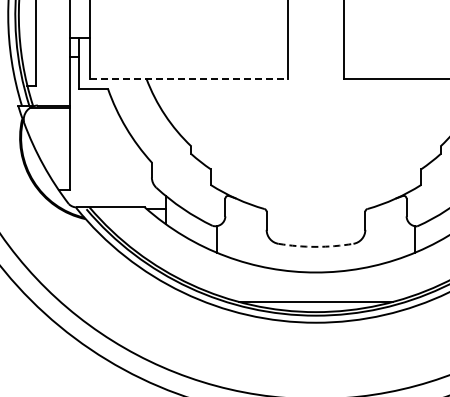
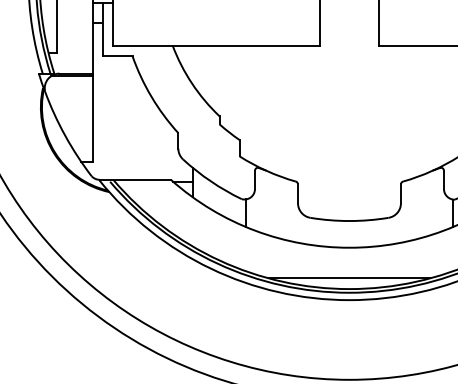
line: (189, 78) -> (217, 45), dashed -> solid
arc: (316, 246) -> (350, 220), dashed -> solid

